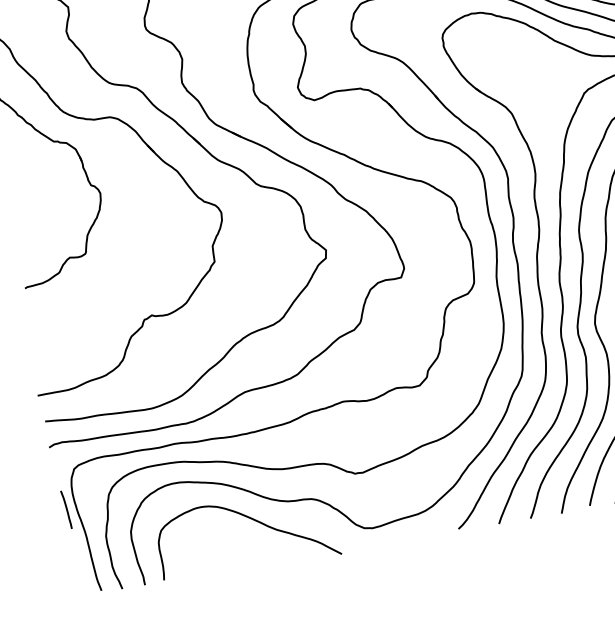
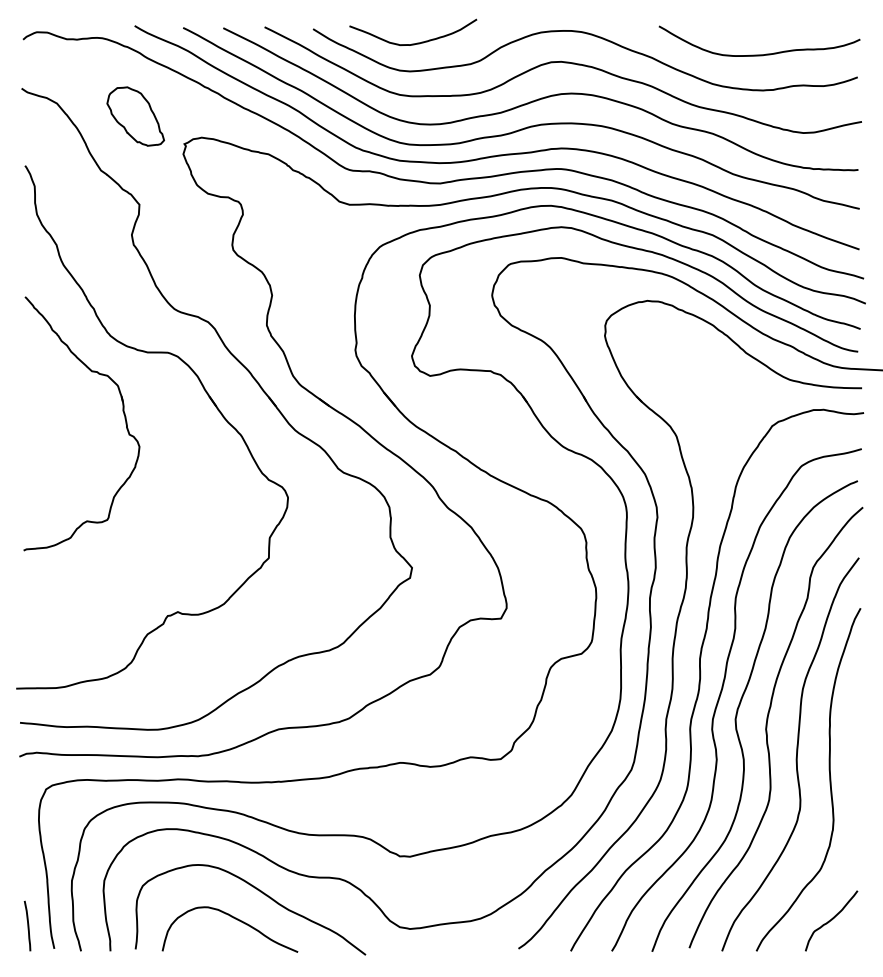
curve: (66, 509) -> (27, 925), moved
curve: (236, 544) -> (235, 919), added

